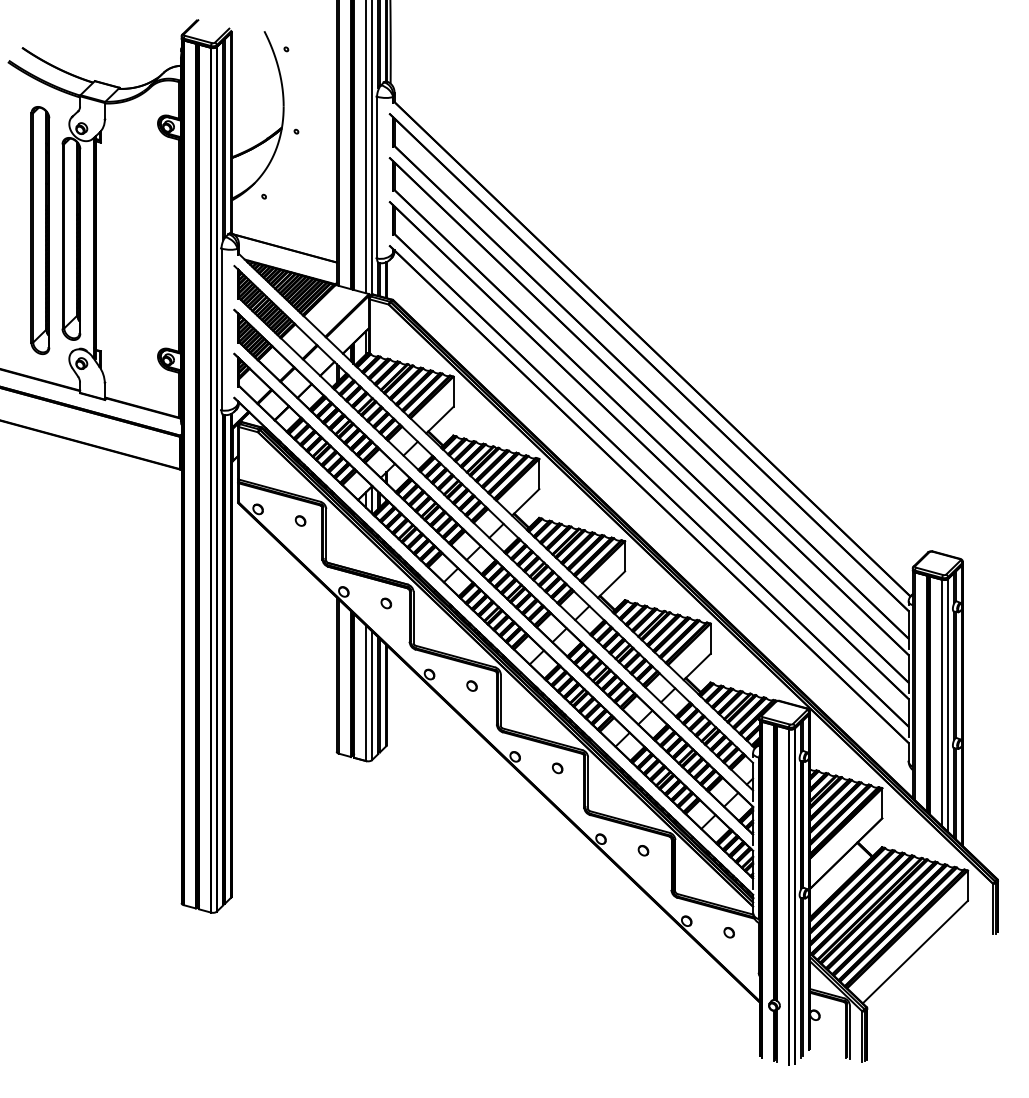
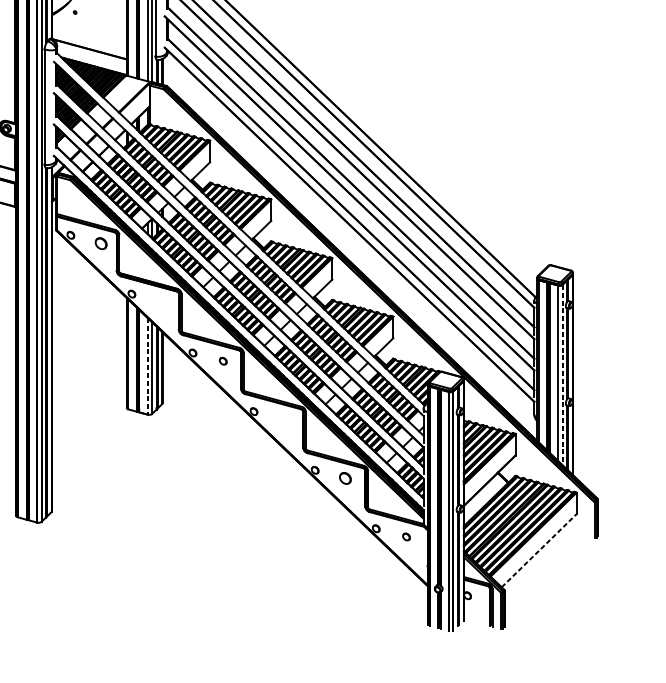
part: (300, 520) -> (101, 243), size x1.6
part: (386, 603) -> (162, 302), removed
line: (366, 693) -> (148, 366), solid -> dashed
line: (948, 705) -> (562, 375), solid -> dashed
part: (557, 768) -> (284, 419), removed
part: (643, 850) -> (345, 478), size x1.6
line: (915, 951) -> (539, 550), solid -> dashed

